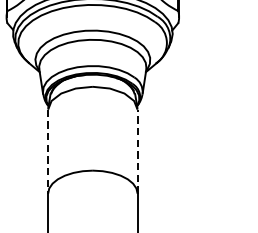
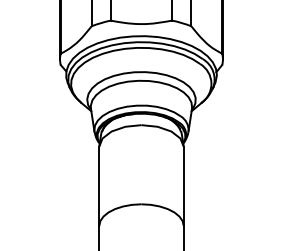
line: (48, 151) -> (99, 186), dashed -> solid
line: (137, 151) -> (183, 186), dashed -> solid

